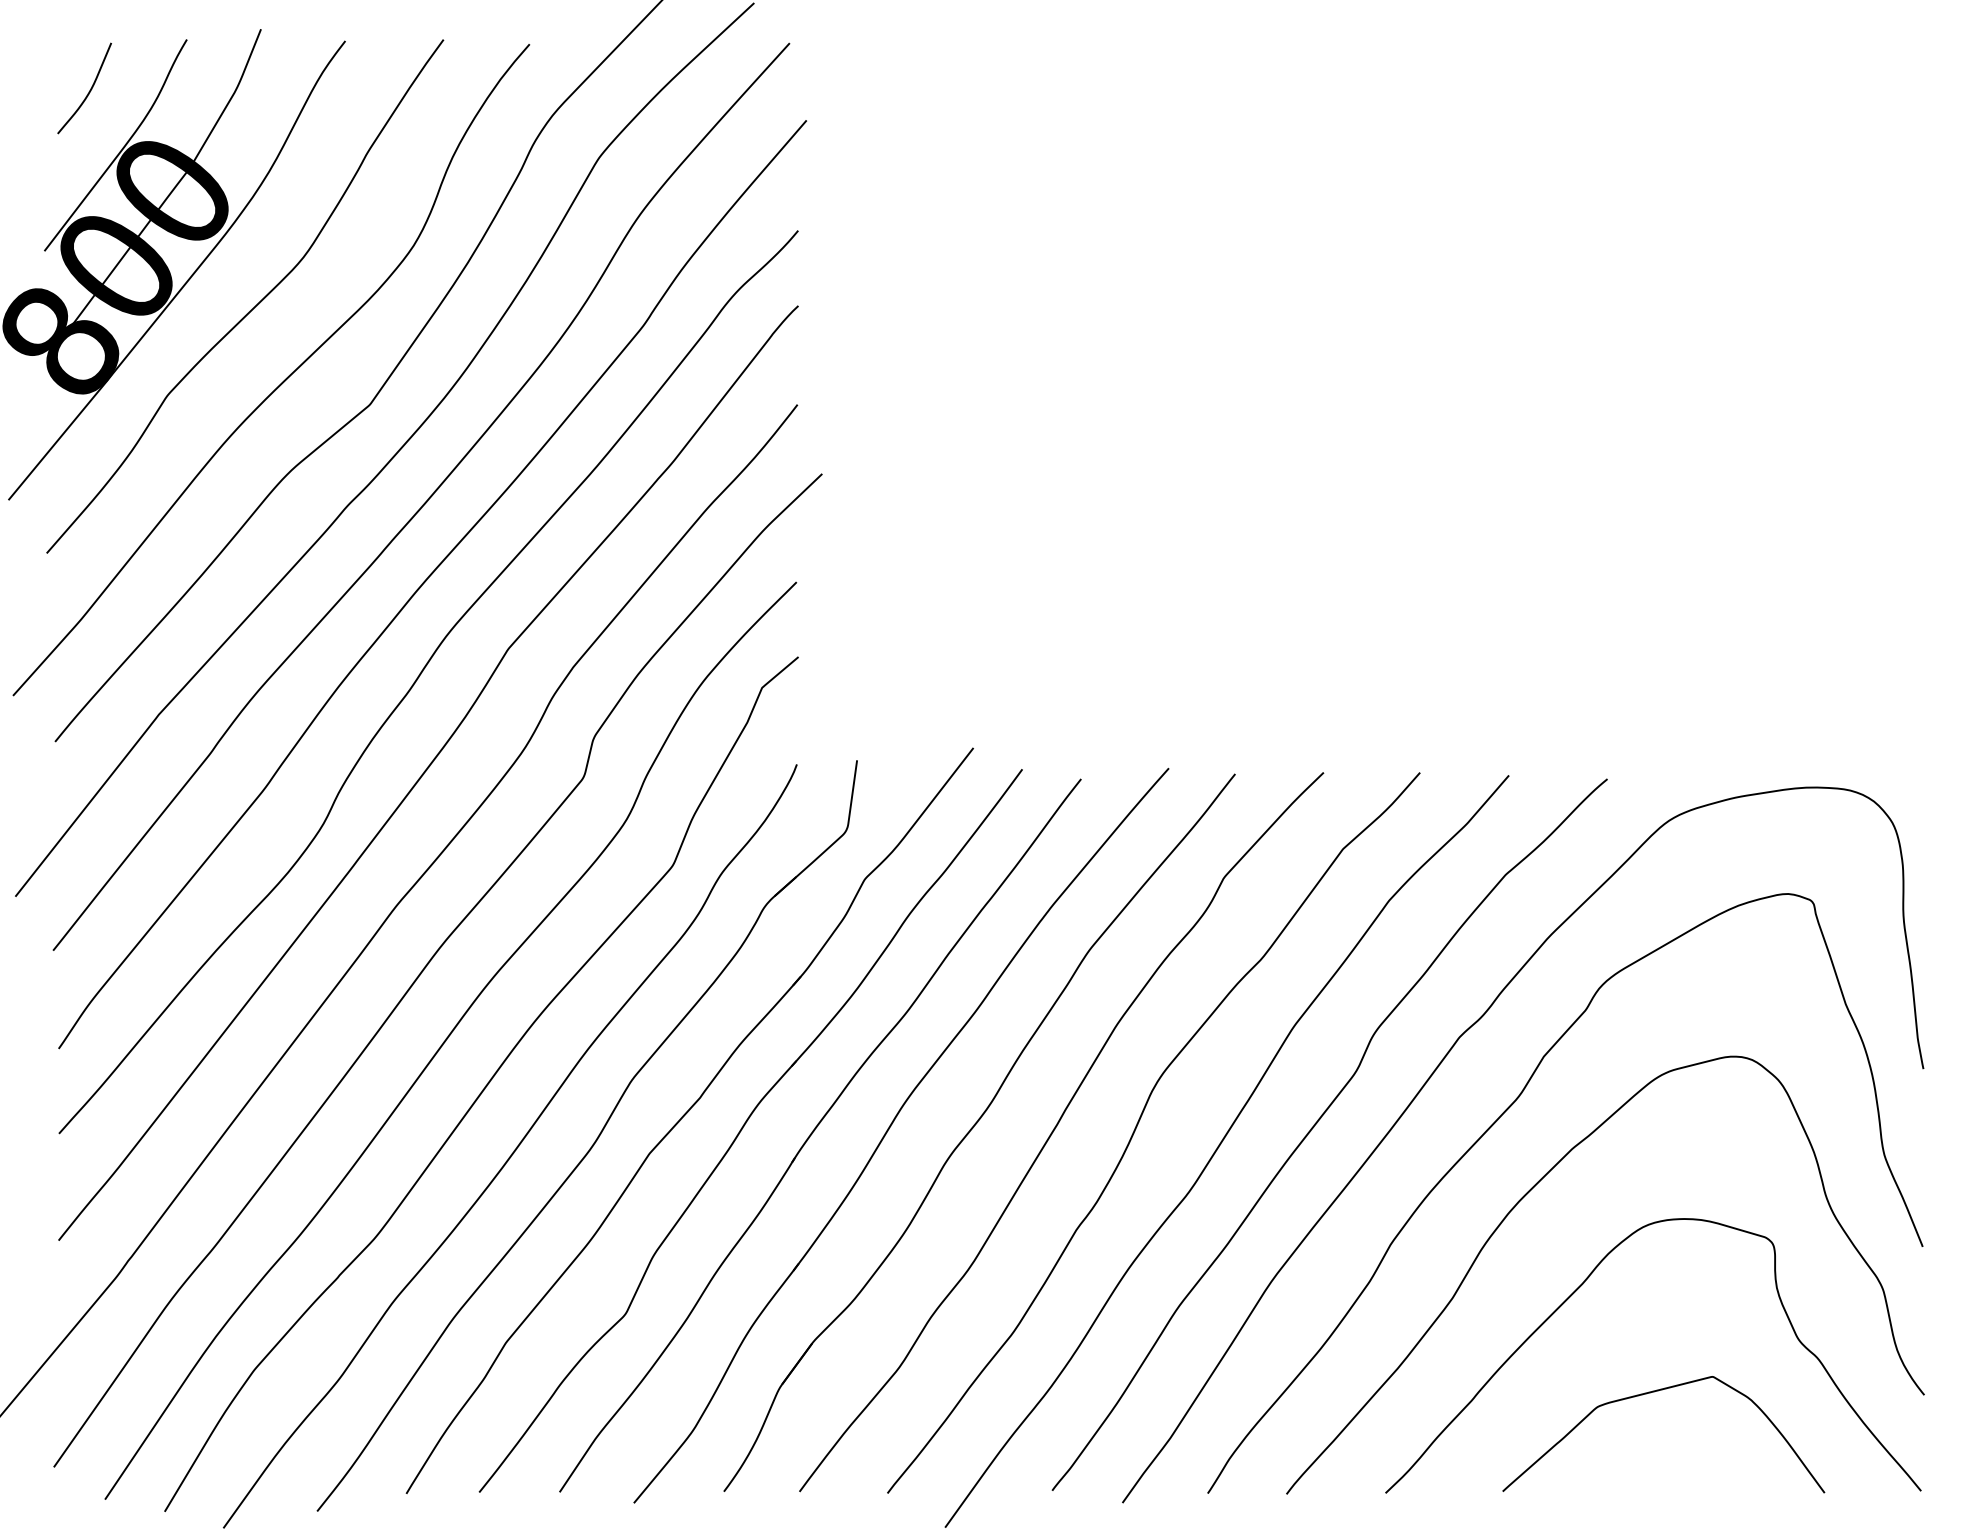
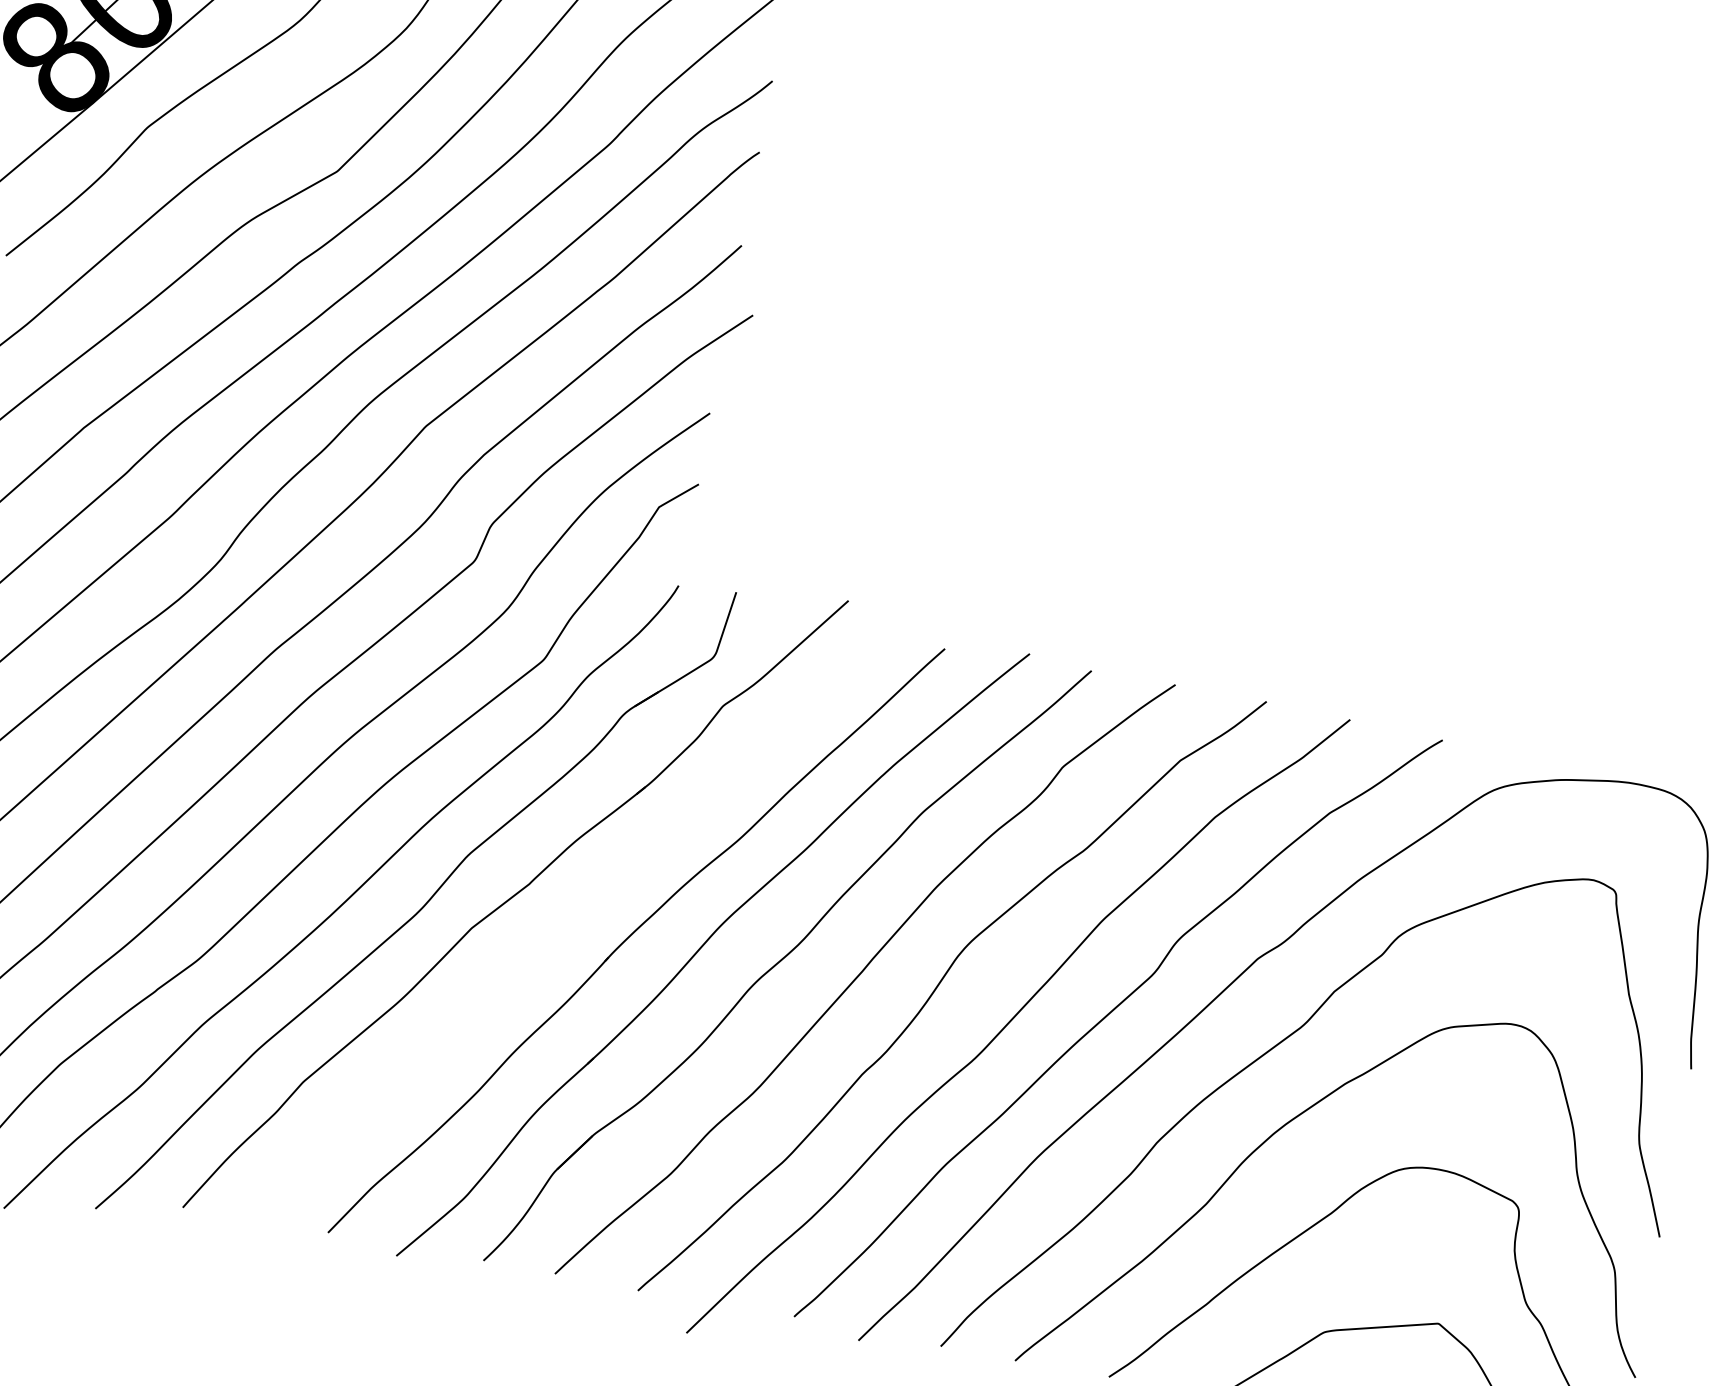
part: (744, 1126) -> (566, 918), removed

